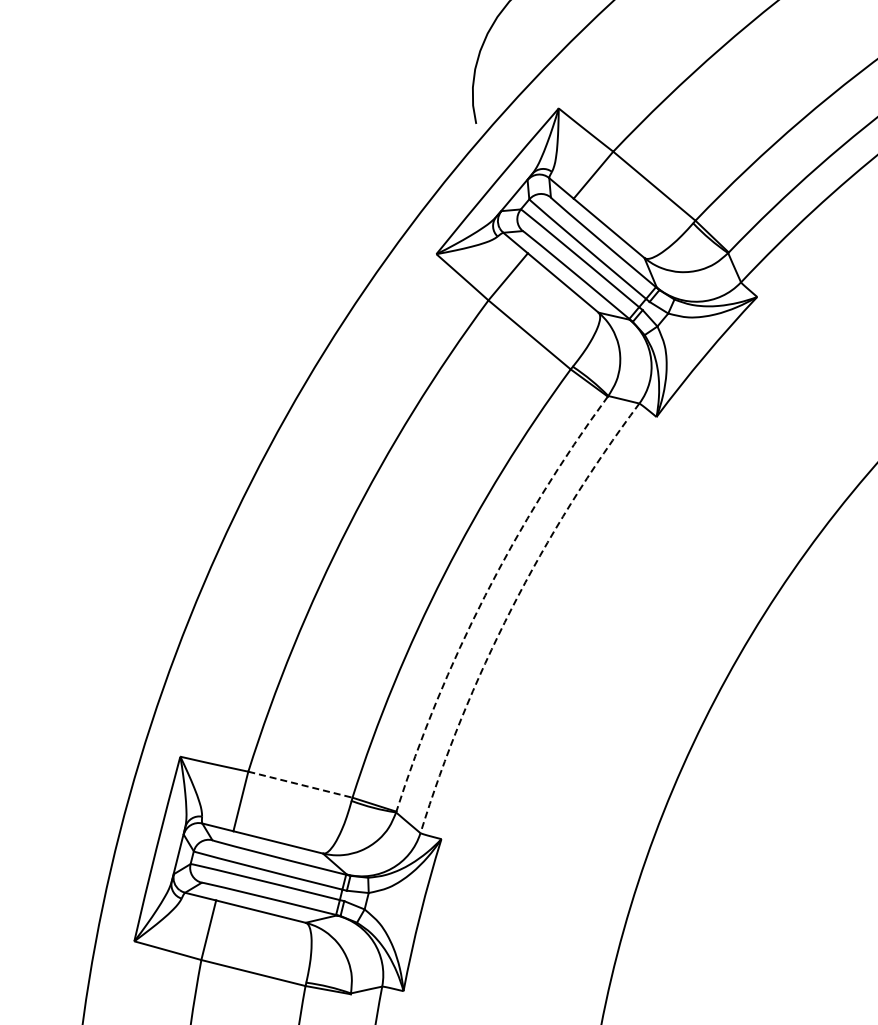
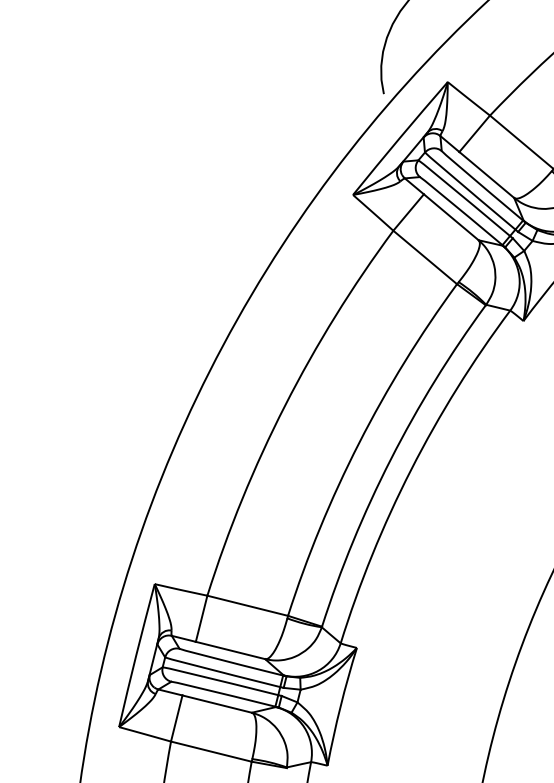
arc: (485, 595) -> (391, 459), dashed -> solid
arc: (511, 609) -> (411, 470), dashed -> solid
line: (300, 784) -> (247, 605), dashed -> solid

